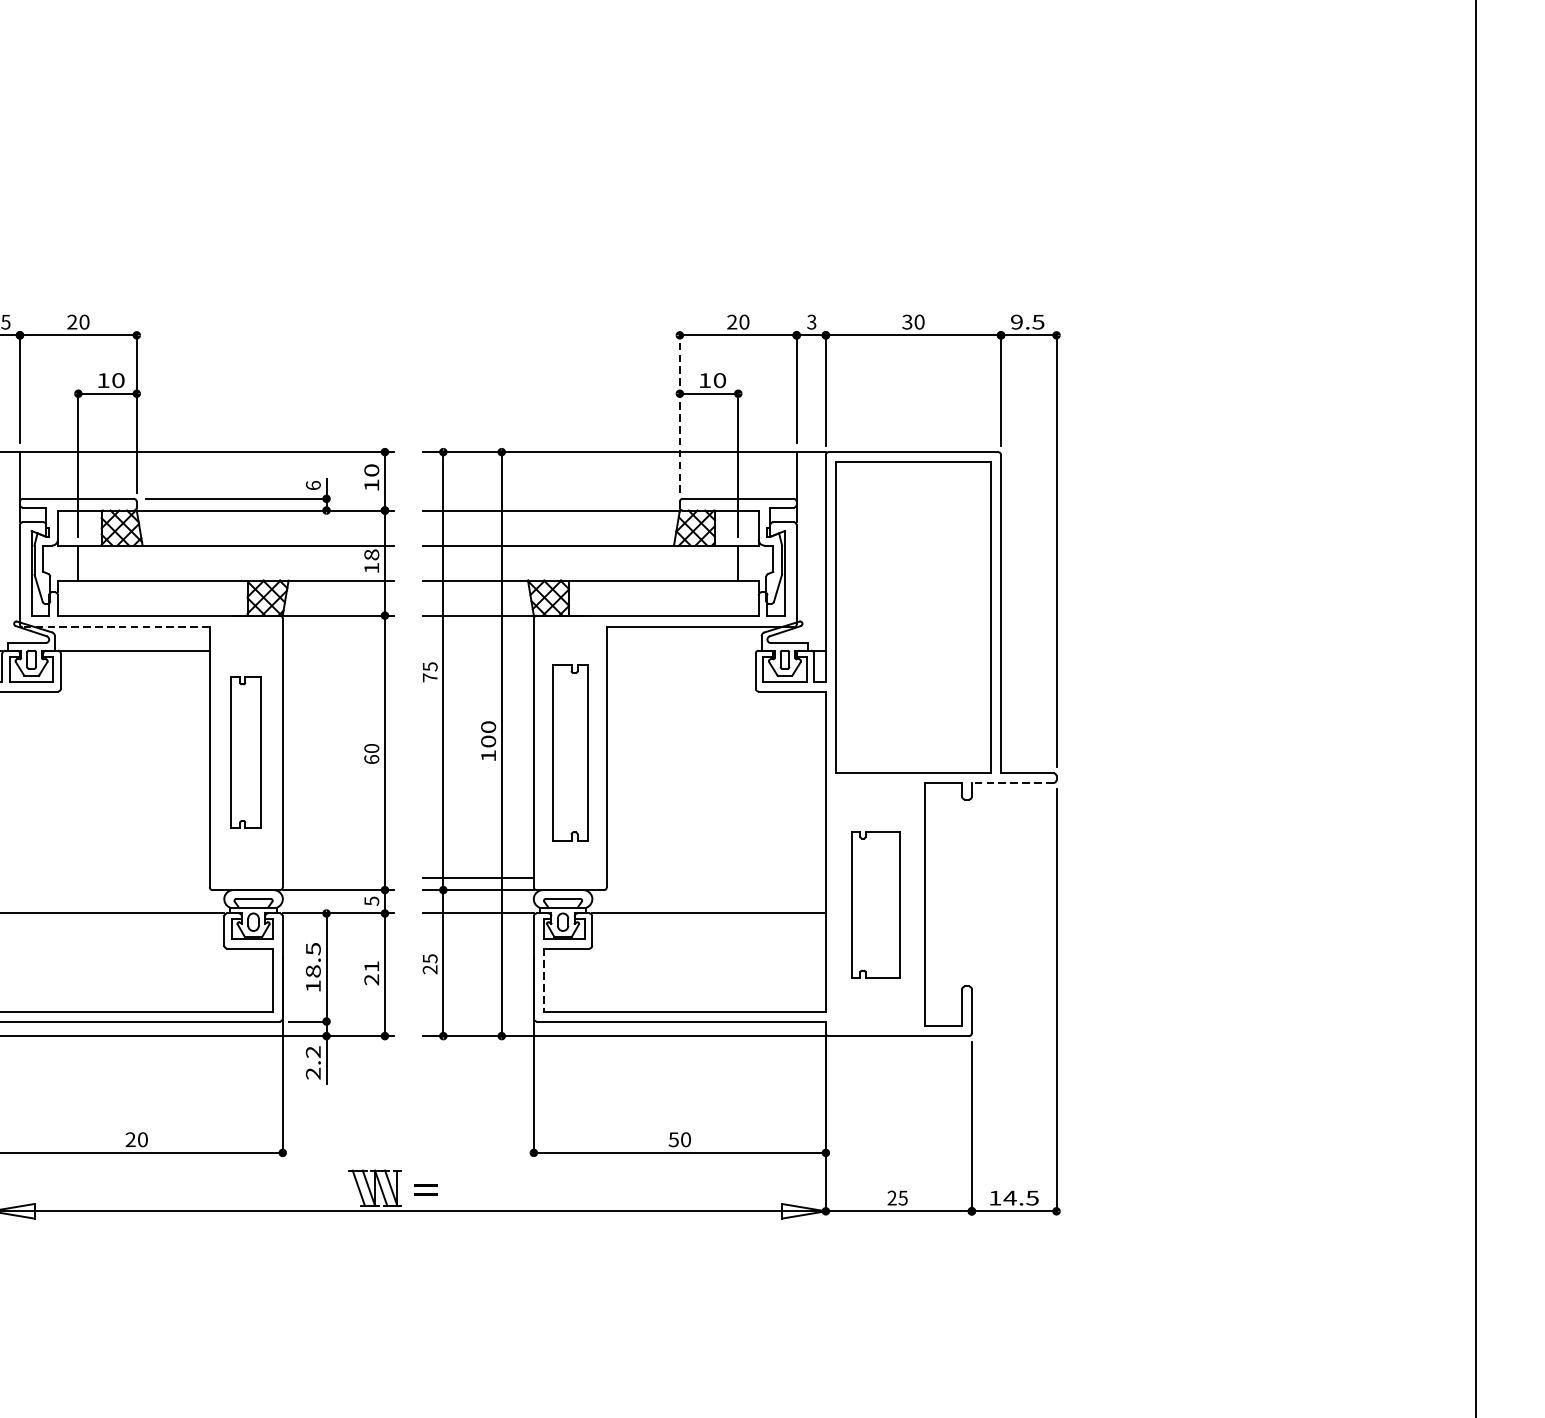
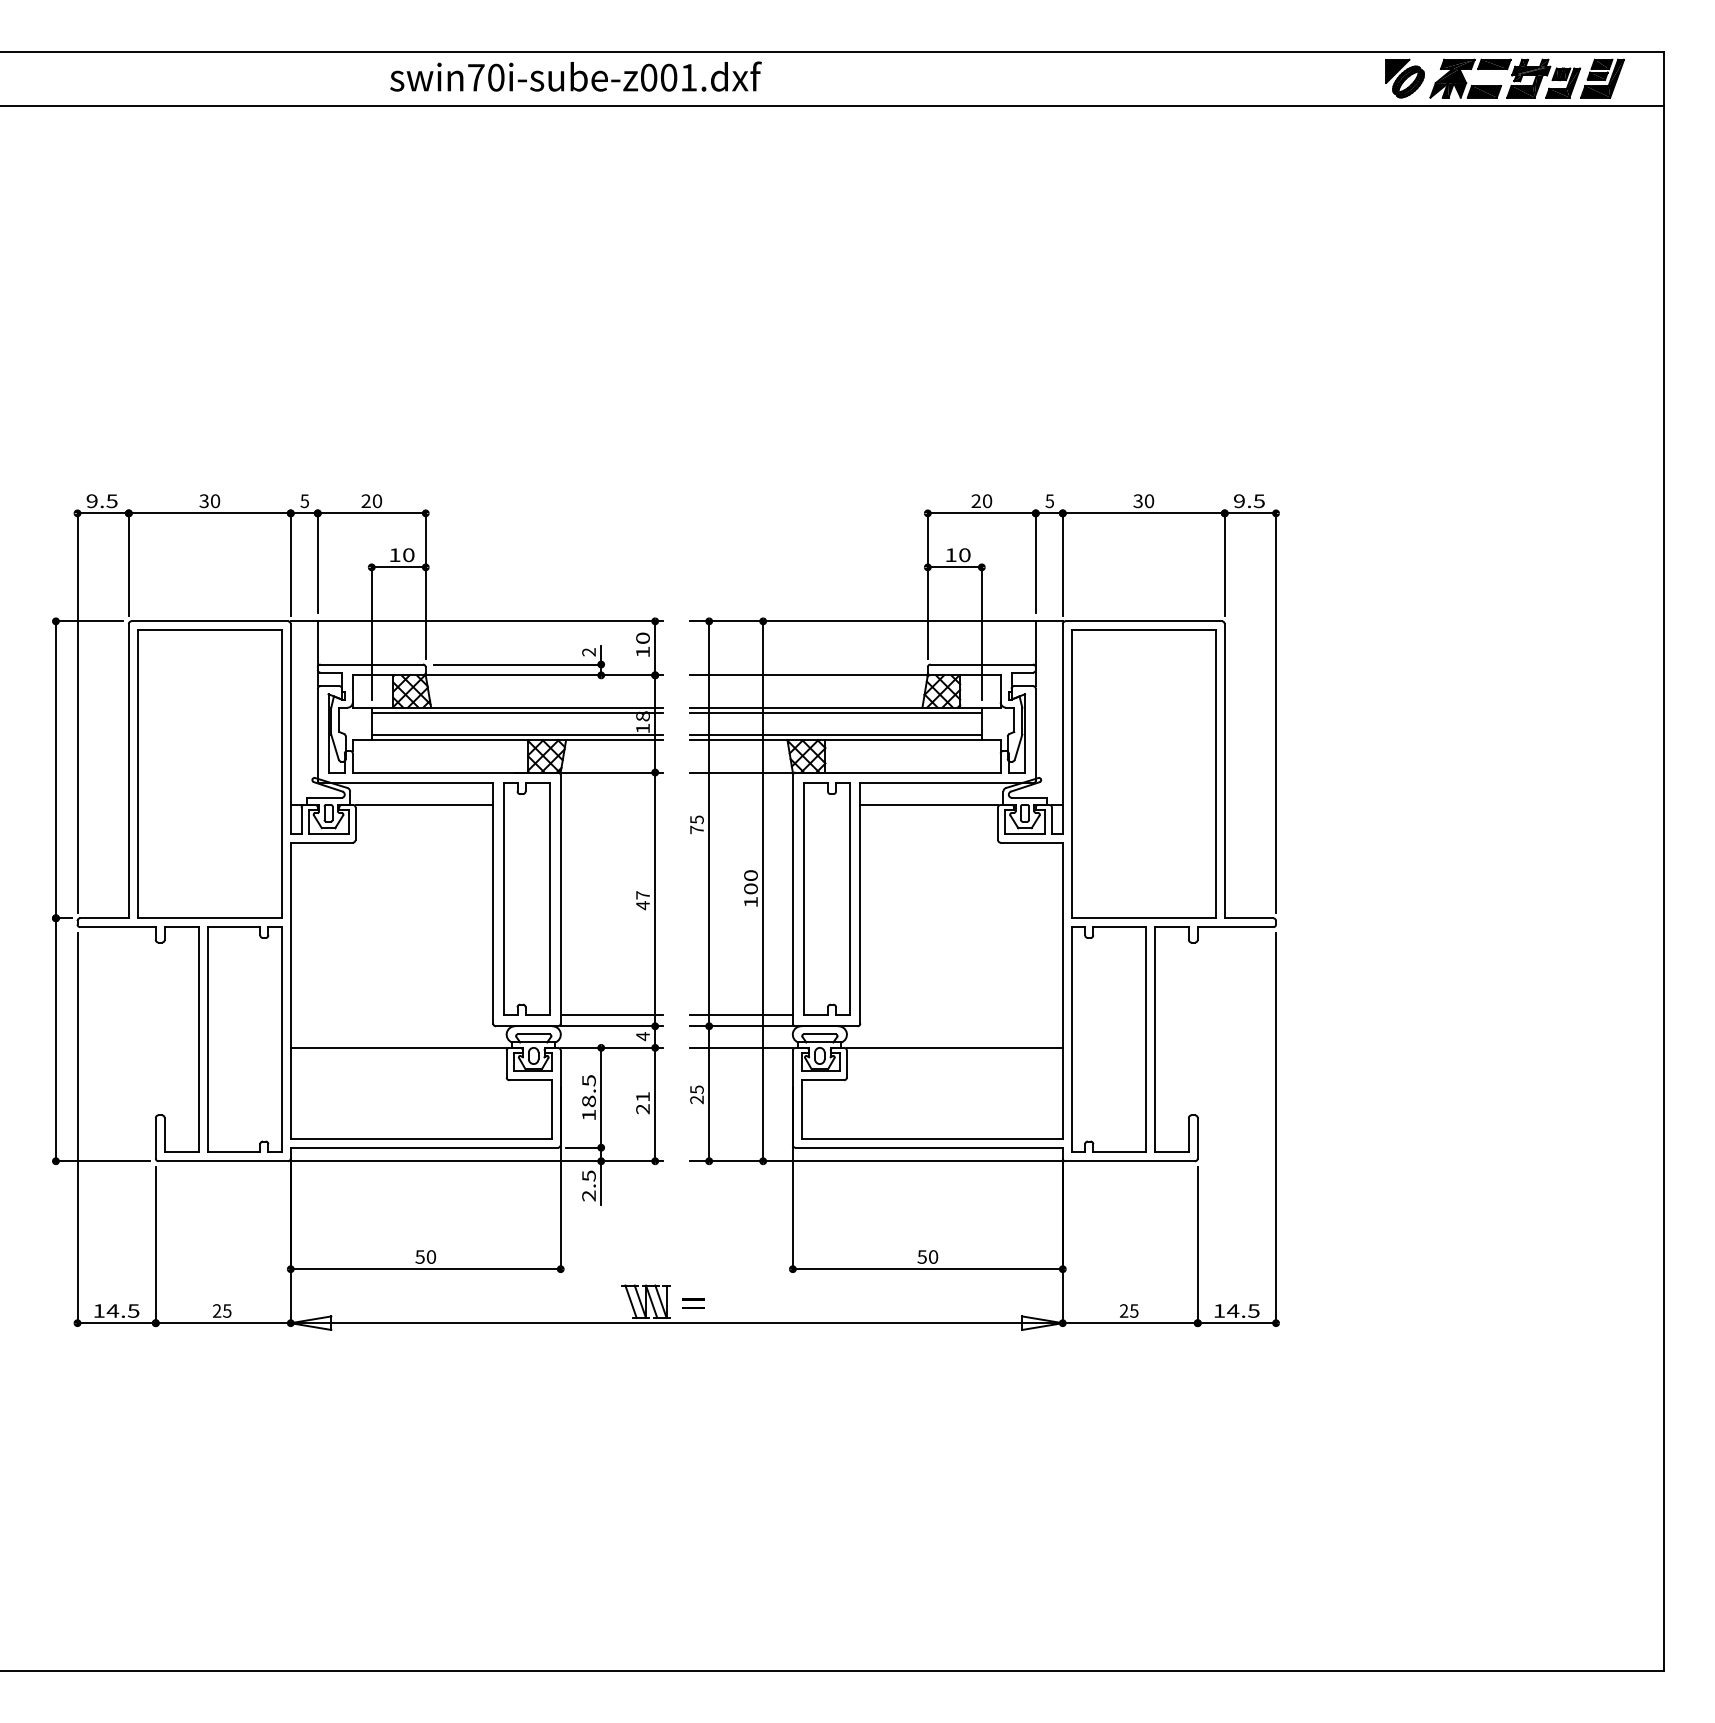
text: (811, 321) -> (1049, 500), 3 -> 5
line: (679, 414) -> (927, 586), dashed -> solid
text: (312, 485) -> (588, 652), 6 -> 2
line: (236, 551) -> (517, 713), added
line: (579, 551) -> (835, 713), added
line: (236, 574) -> (517, 734), added
line: (579, 574) -> (835, 734), added
line: (115, 627) -> (406, 783), dashed -> solid
line: (681, 650) -> (929, 804), added
part: (245, 751) -> (526, 898), size x1.67
part: (570, 751) -> (826, 898), size x1.43
text: (371, 754) -> (642, 900), 60 -> 47
line: (1012, 783) -> (1235, 927), dashed -> solid
line: (337, 878) -> (611, 1015), added
text: (371, 901) -> (642, 1036), 5 -> 4
part: (875, 904) -> (1108, 1039), size x1.67
line: (543, 981) -> (801, 1110), dashed -> solid
text: (312, 1051) -> (588, 1175), 2.2 -> 2.5
text: (130, 1139) -> (419, 1256), 20 -> 50

